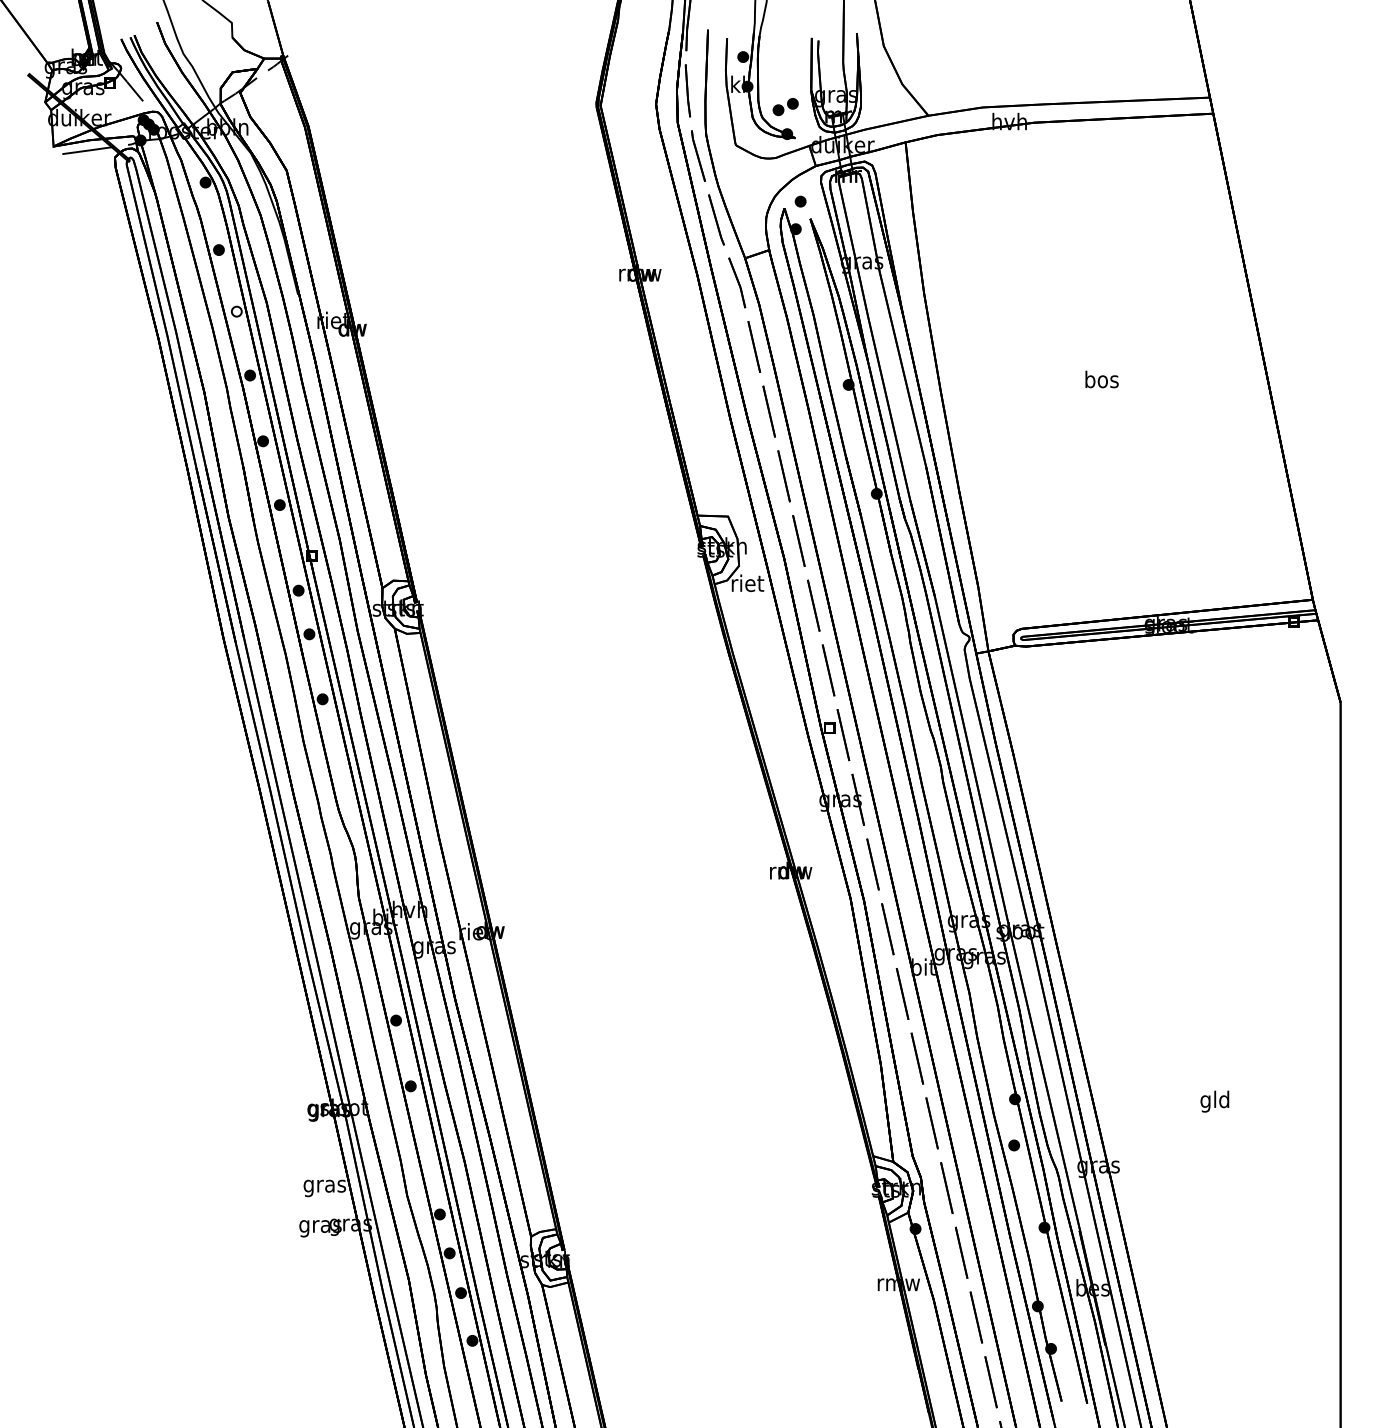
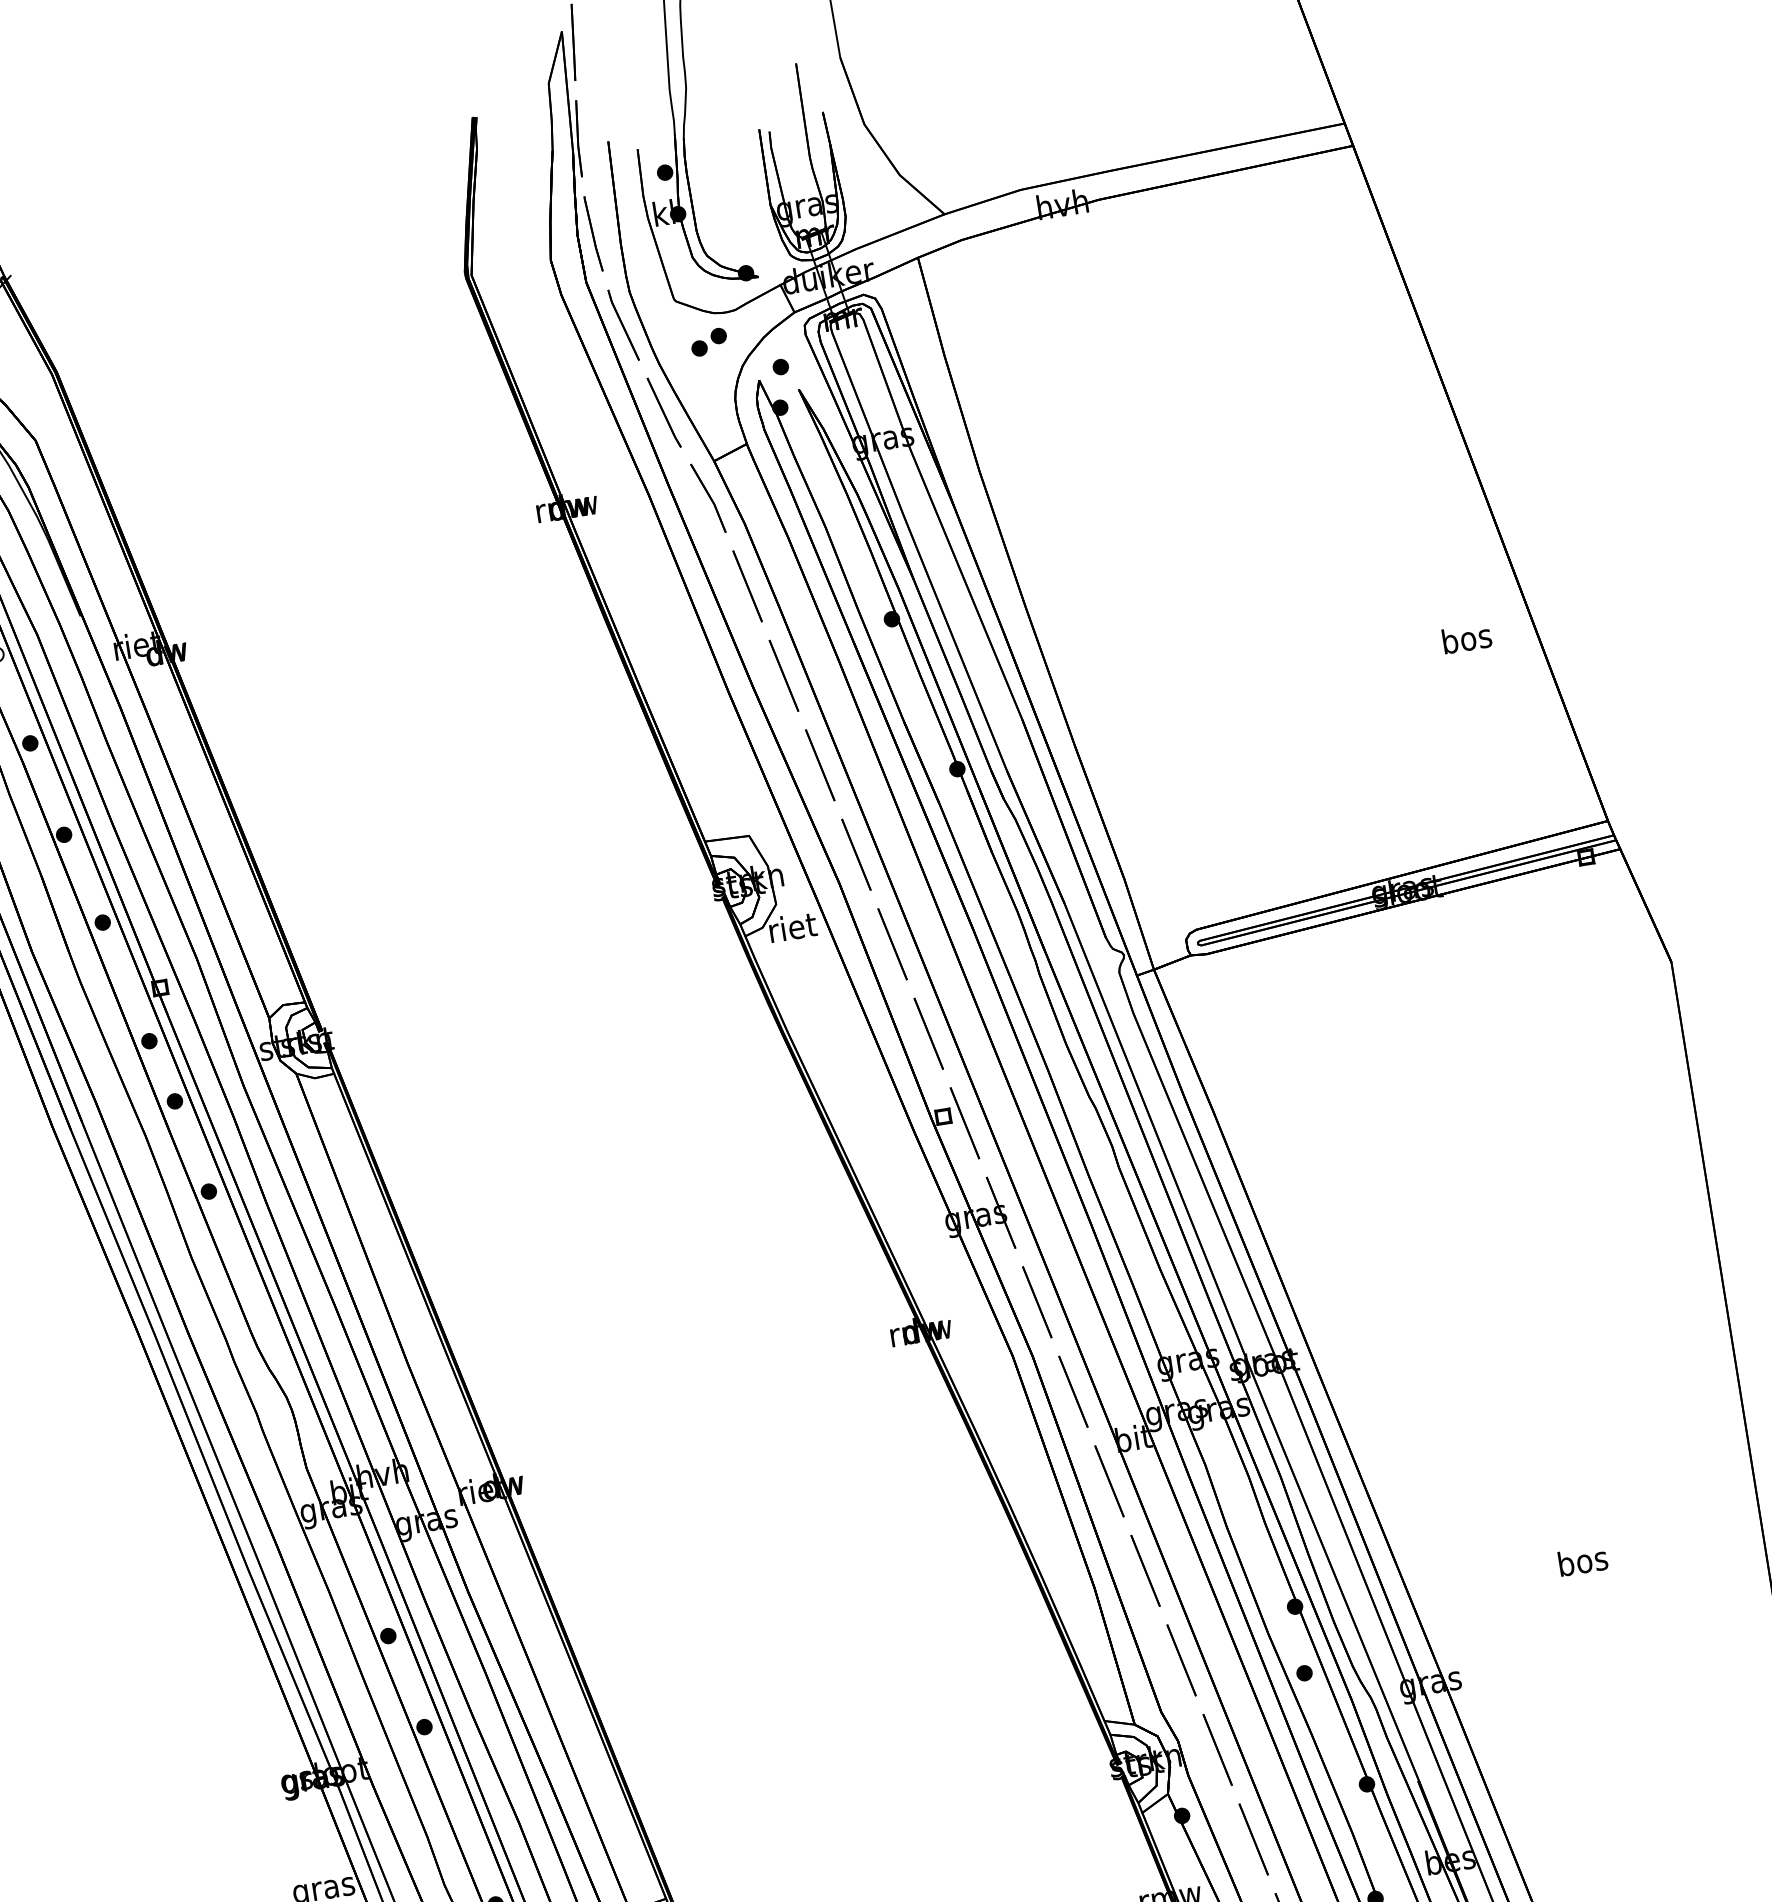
part: (785, 107) -> (709, 342), moved
text: (1101, 379) -> (1466, 638), moved
text: (1215, 1101) -> (1583, 1563), gld -> bos

